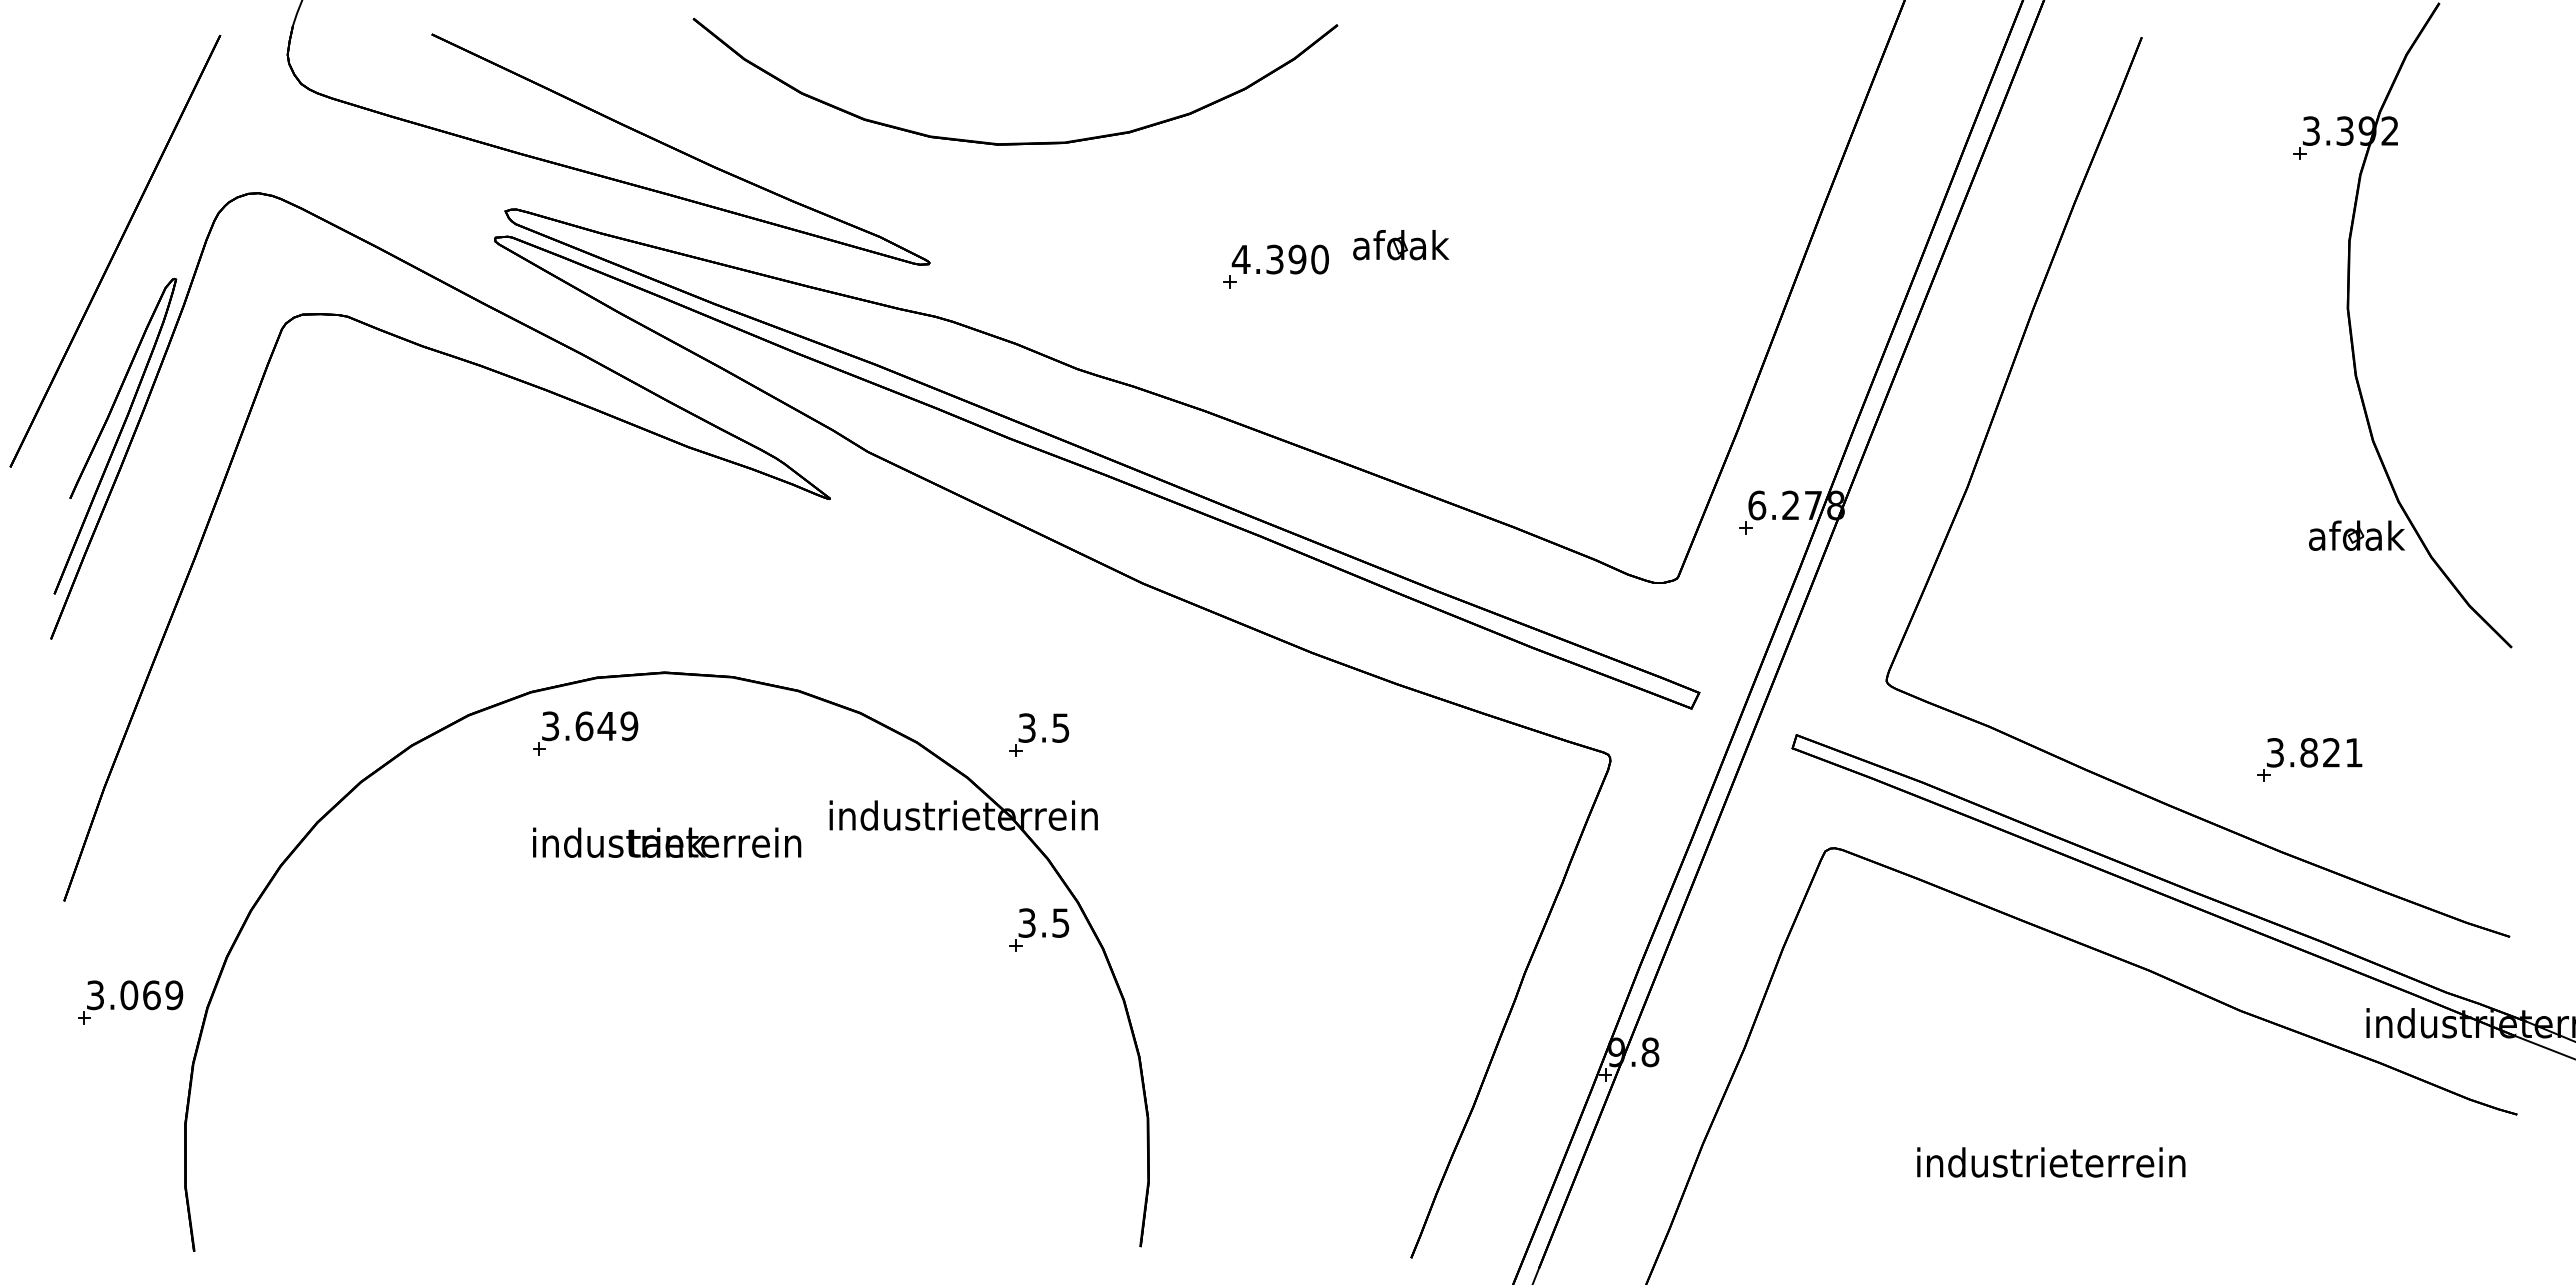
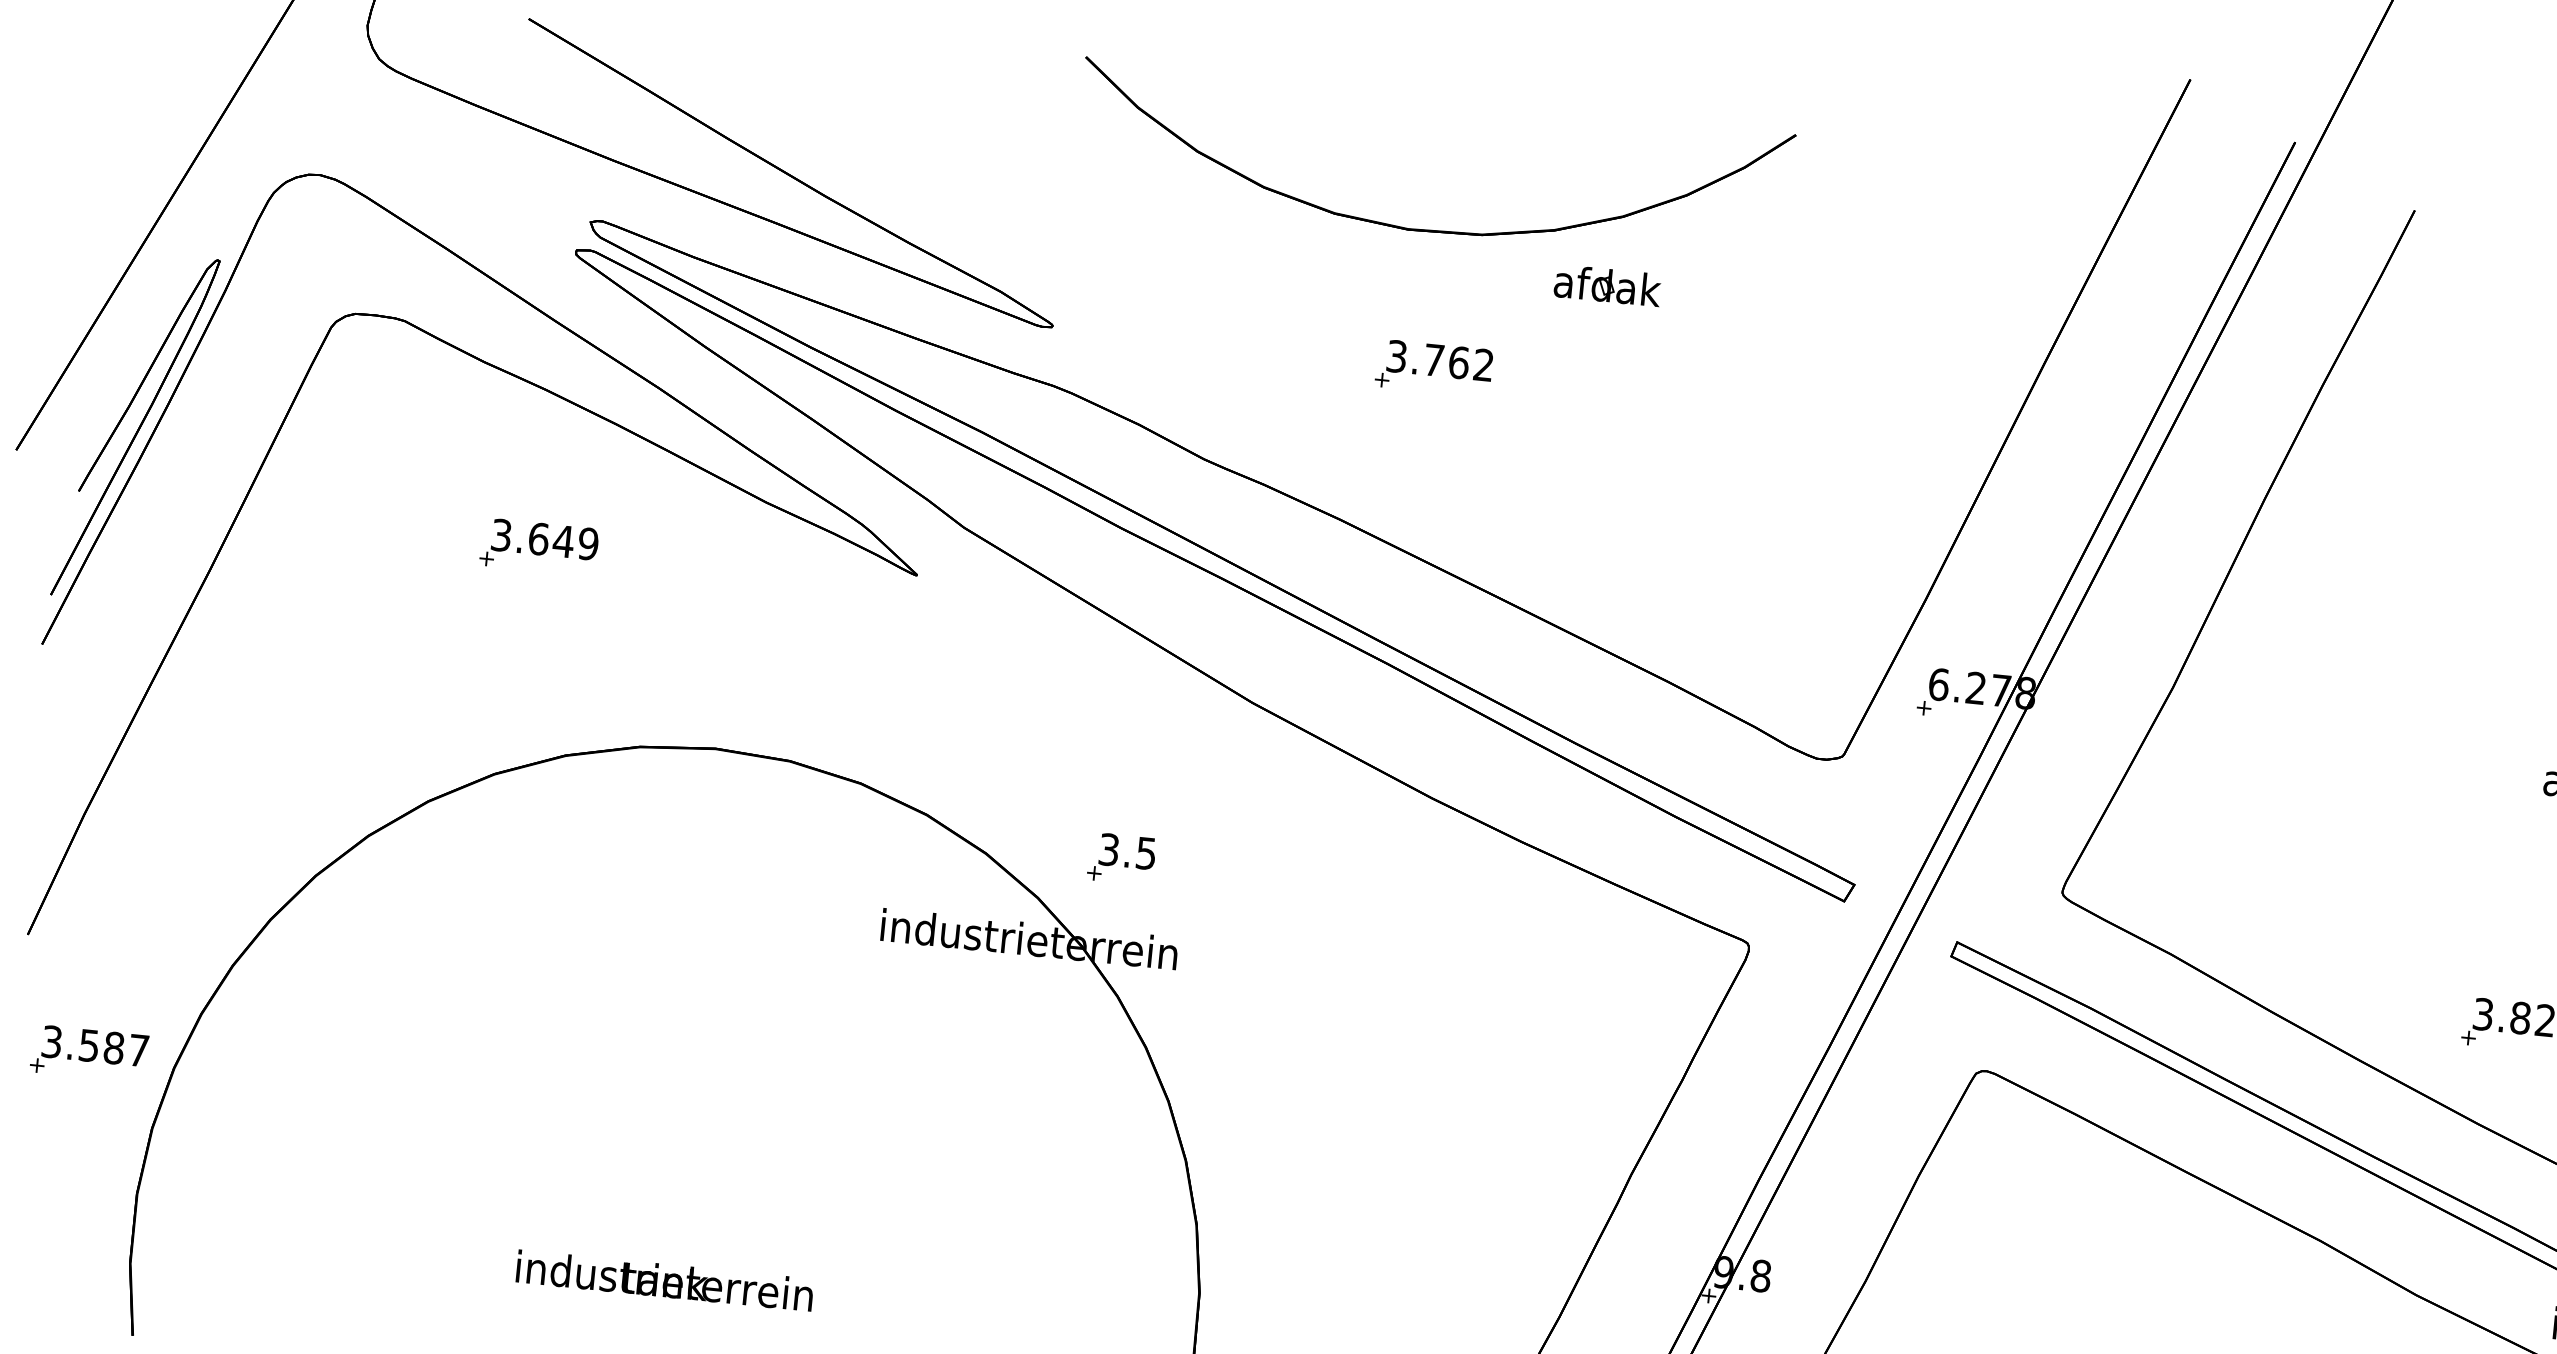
part: (1015, 142) -> (1427, 229), moved
part: (1401, 245) -> (1608, 286), moved
text: (1279, 259) -> (1439, 360), 4.390 -> 3.762
part: (585, 733) -> (539, 547), moved
text: (667, 842) -> (665, 1280), moved
part: (1039, 929) -> (1100, 1073), removed
text: (151, 995) -> (113, 1048), 3.069 -> 3.587

